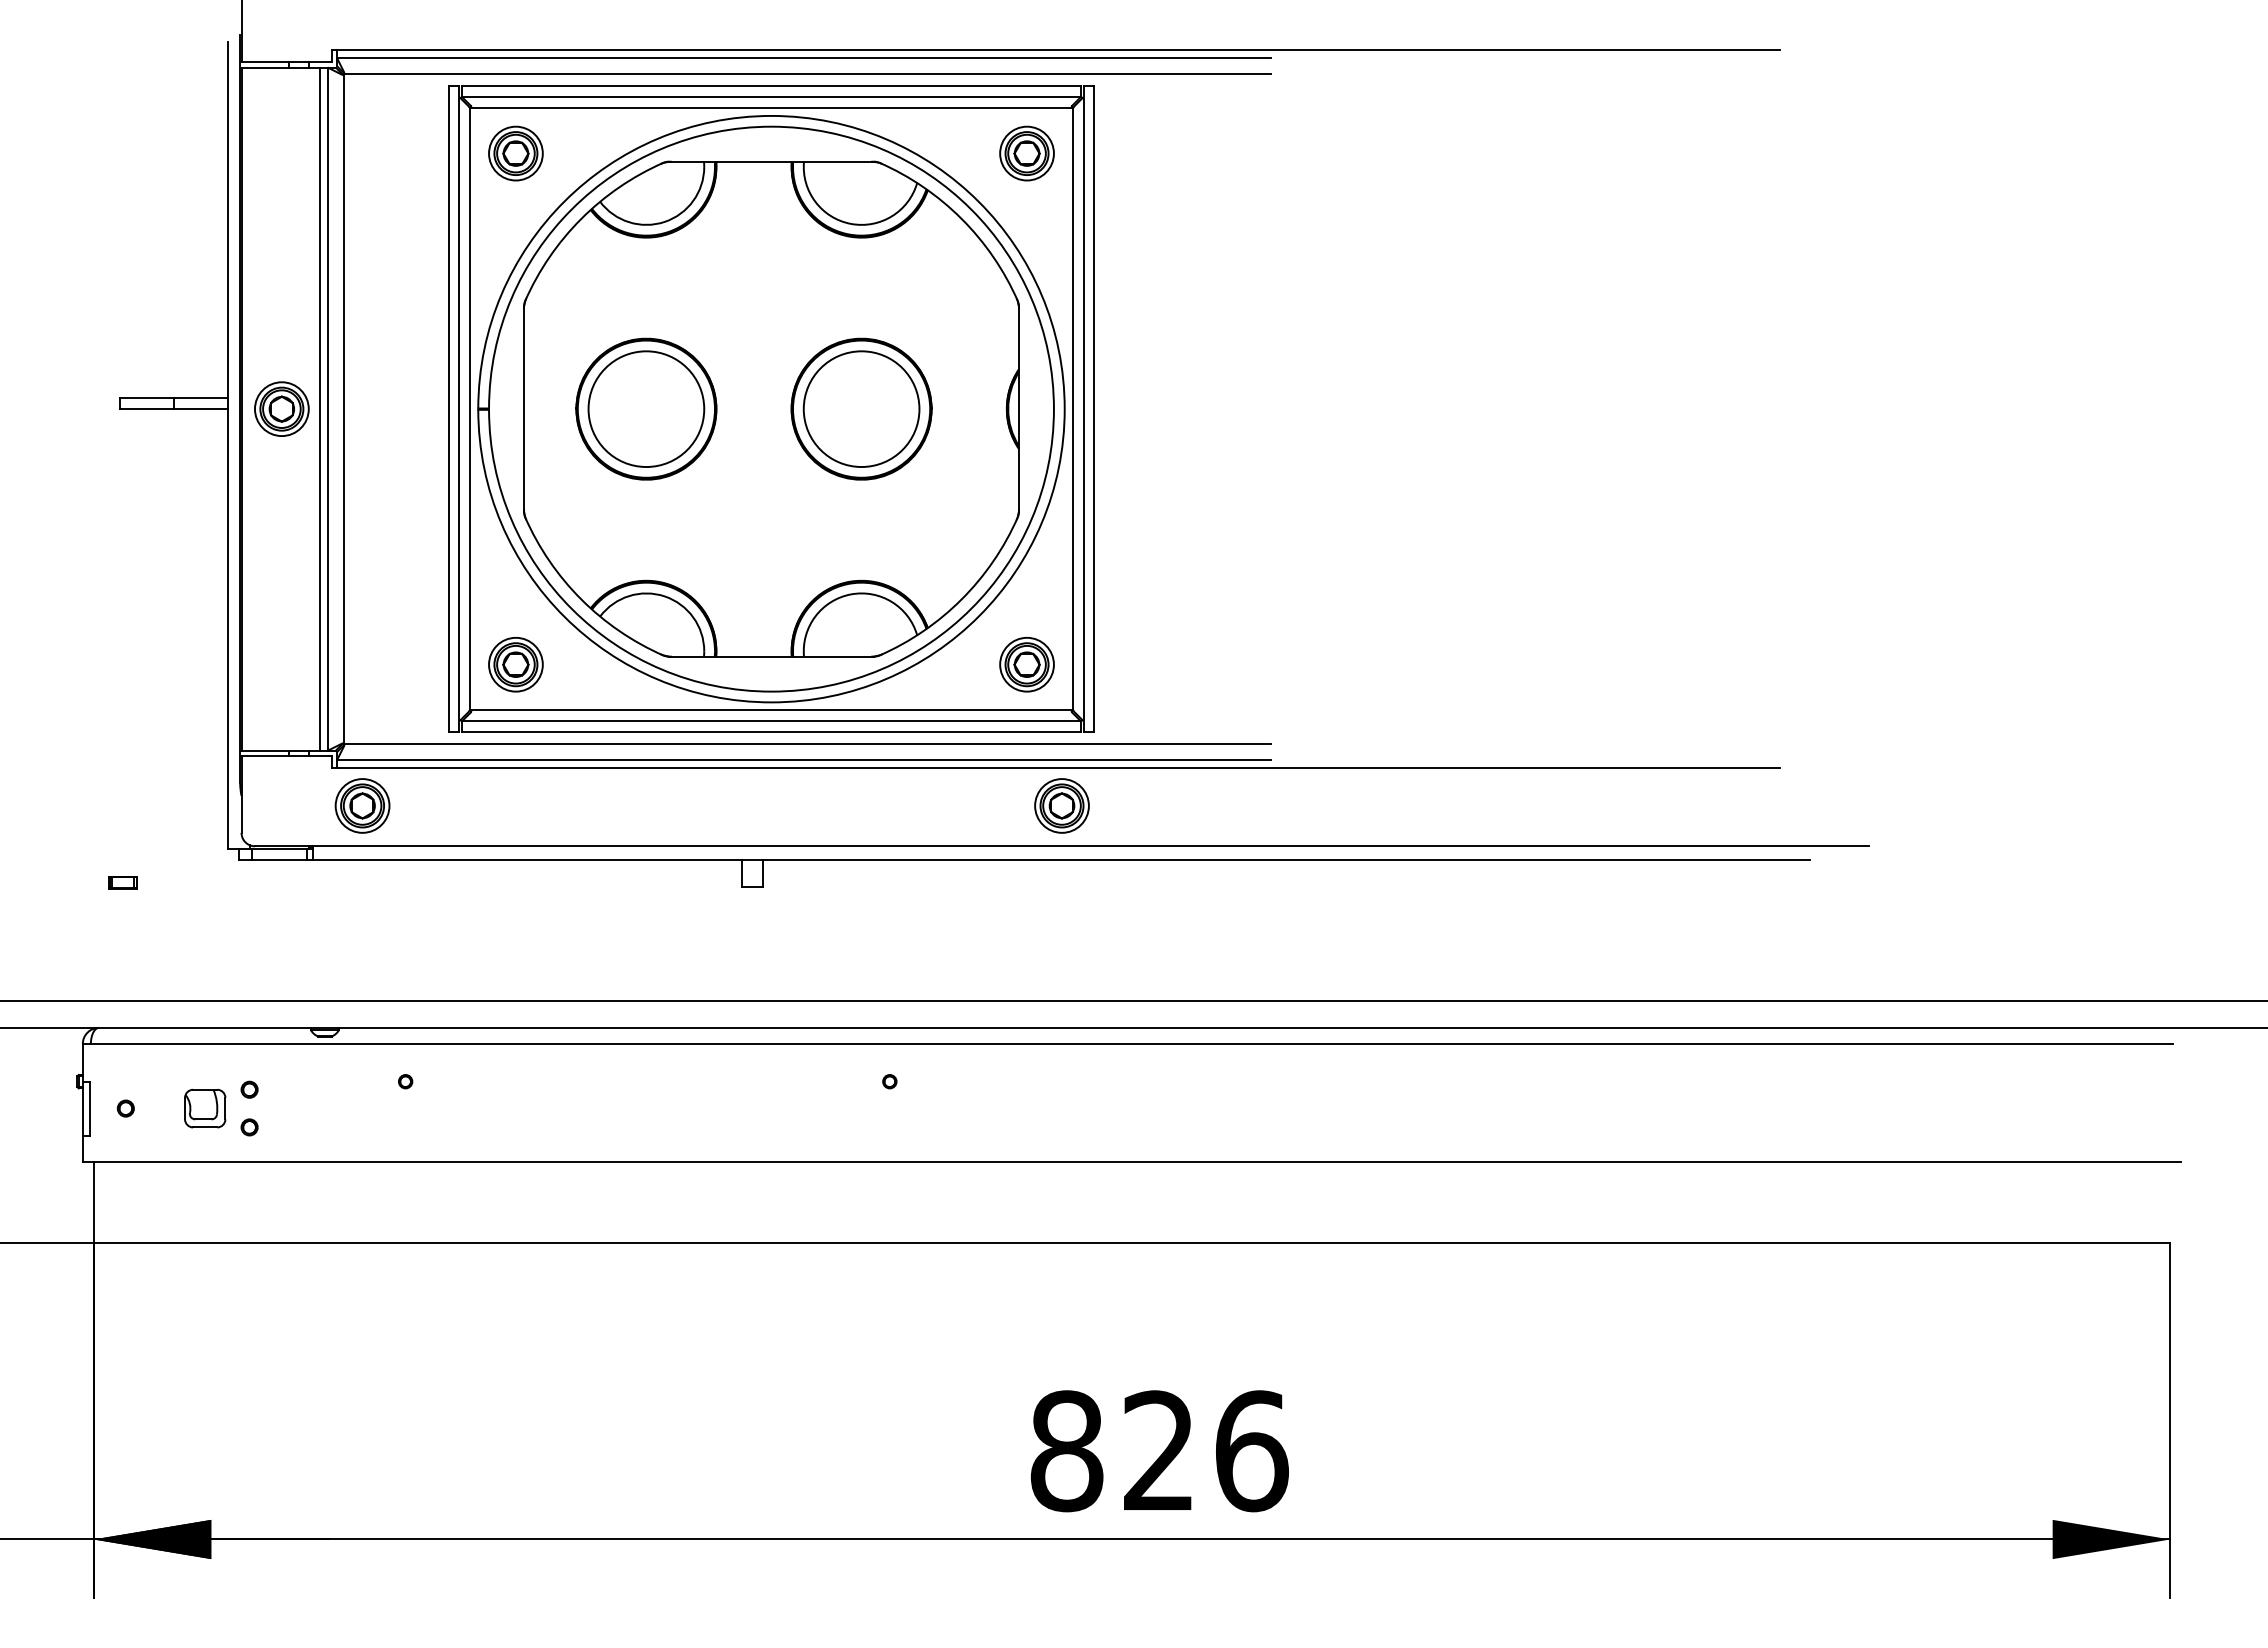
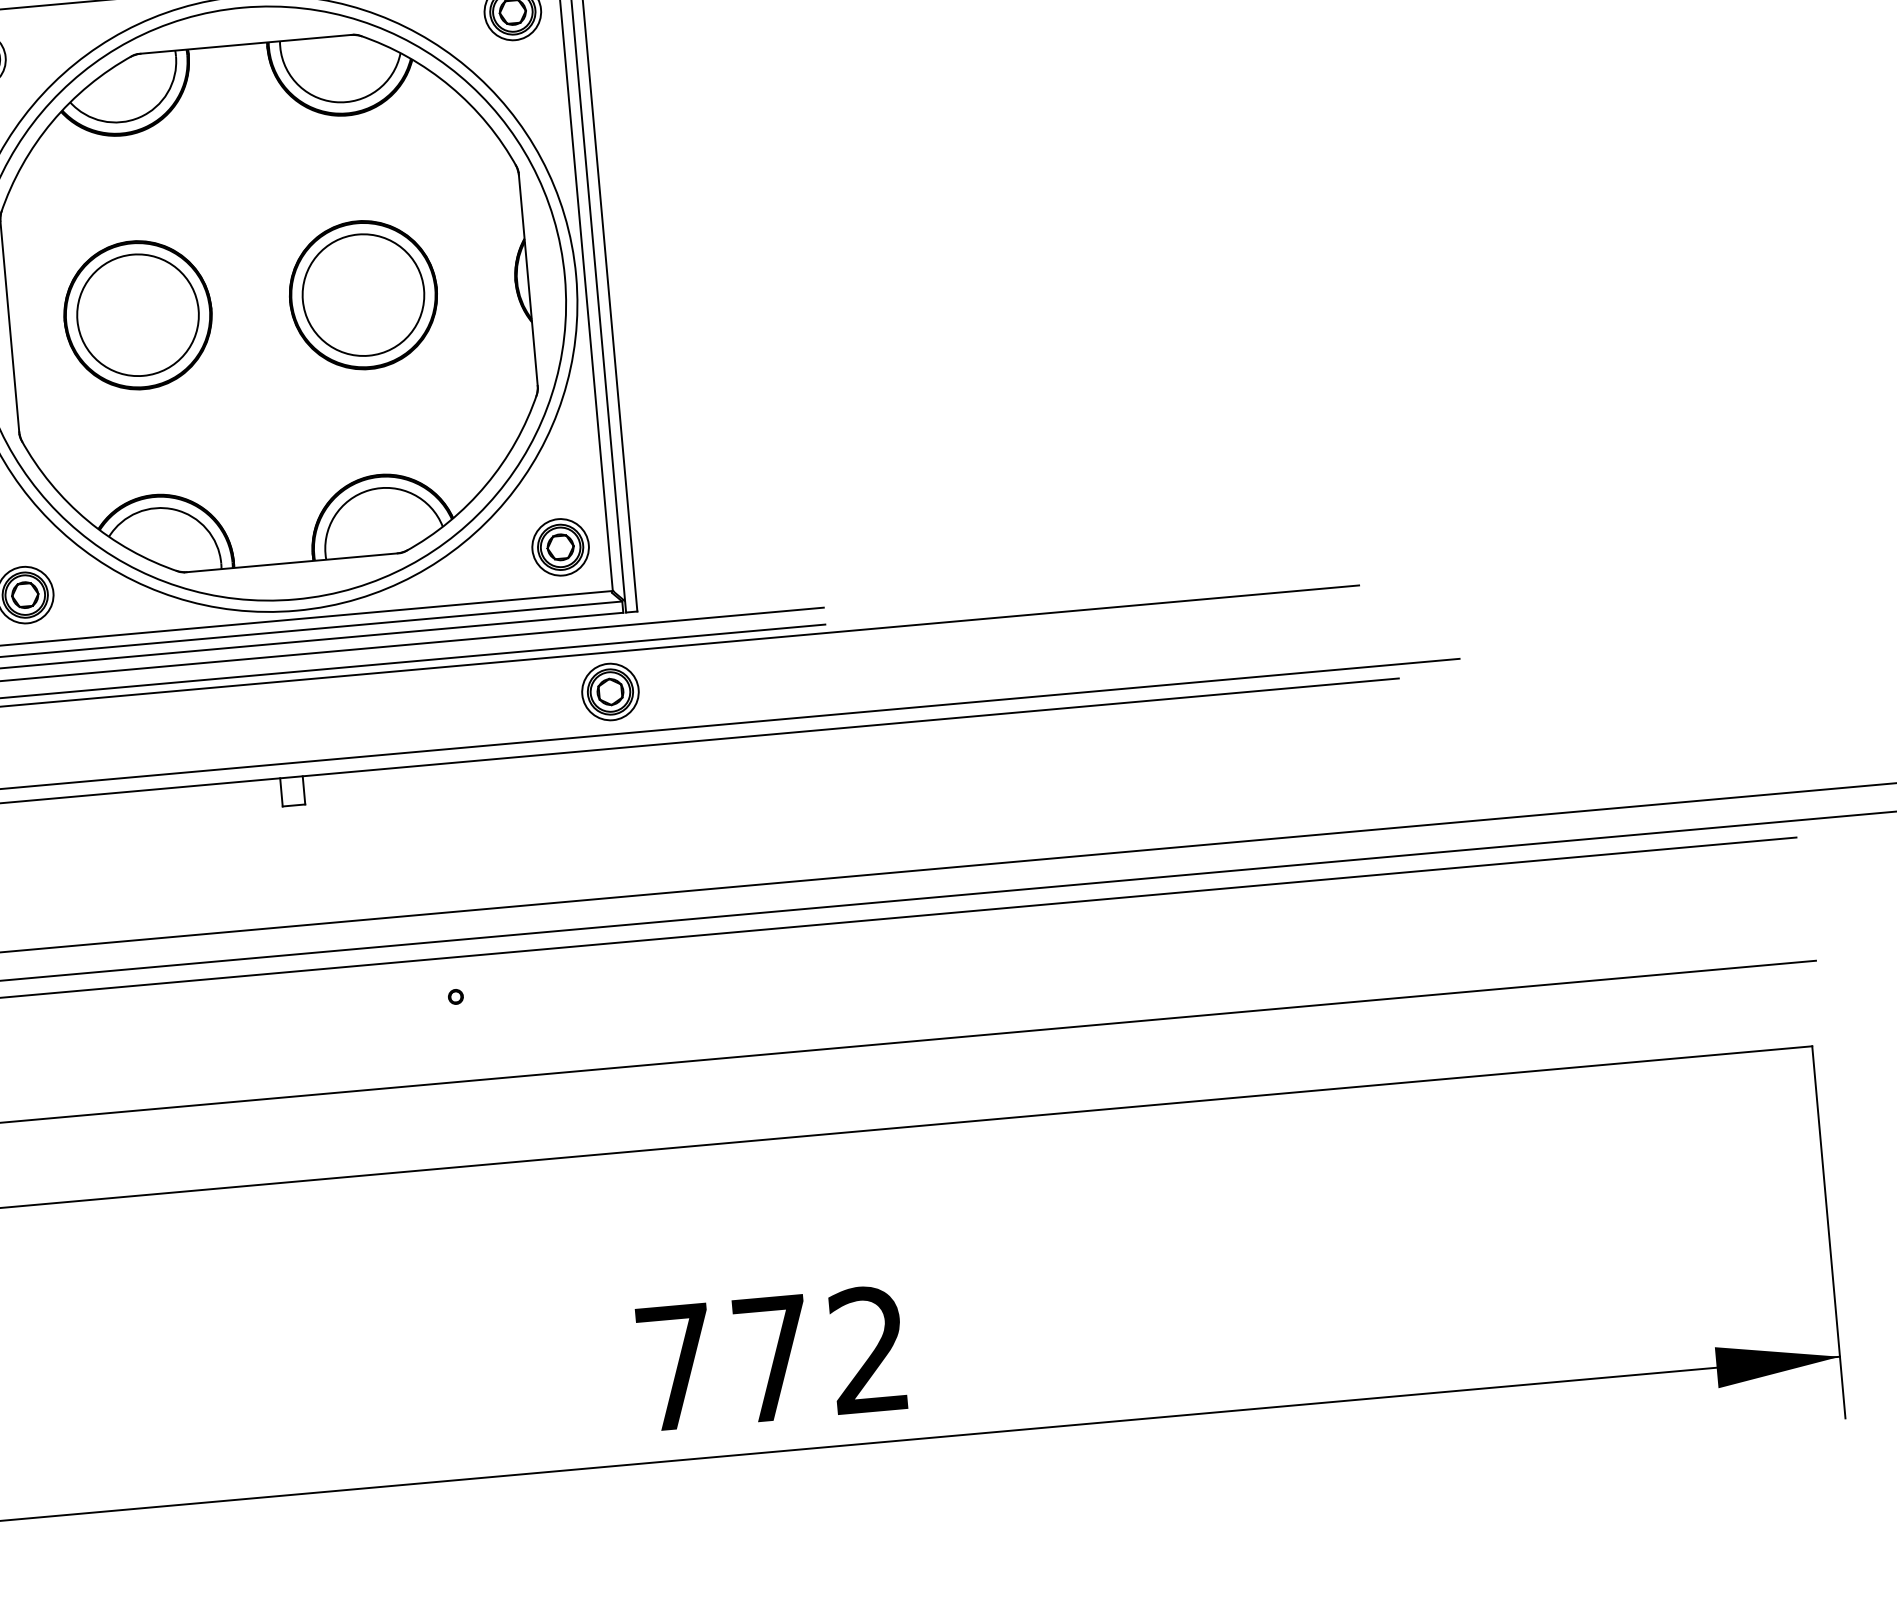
text: (1159, 1451) -> (772, 1359), 826 -> 772

